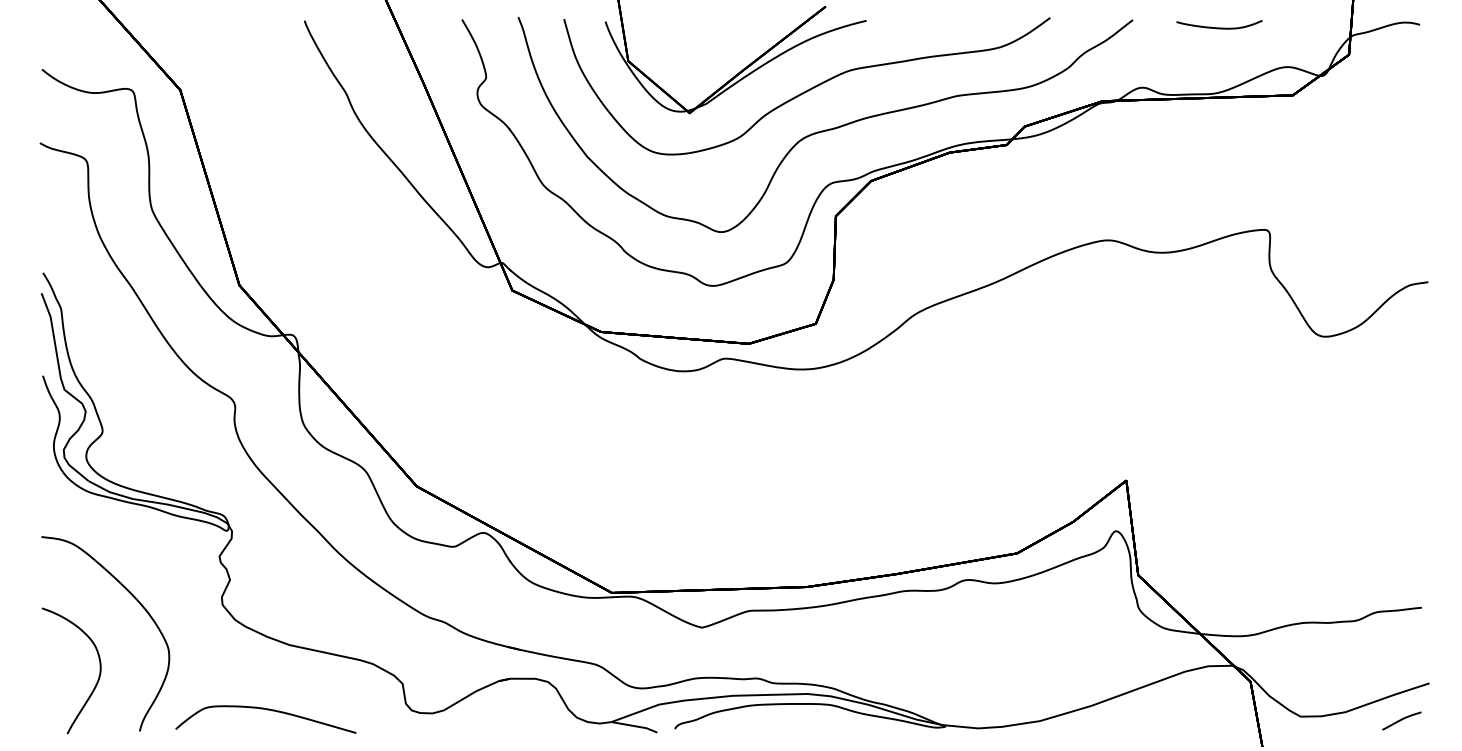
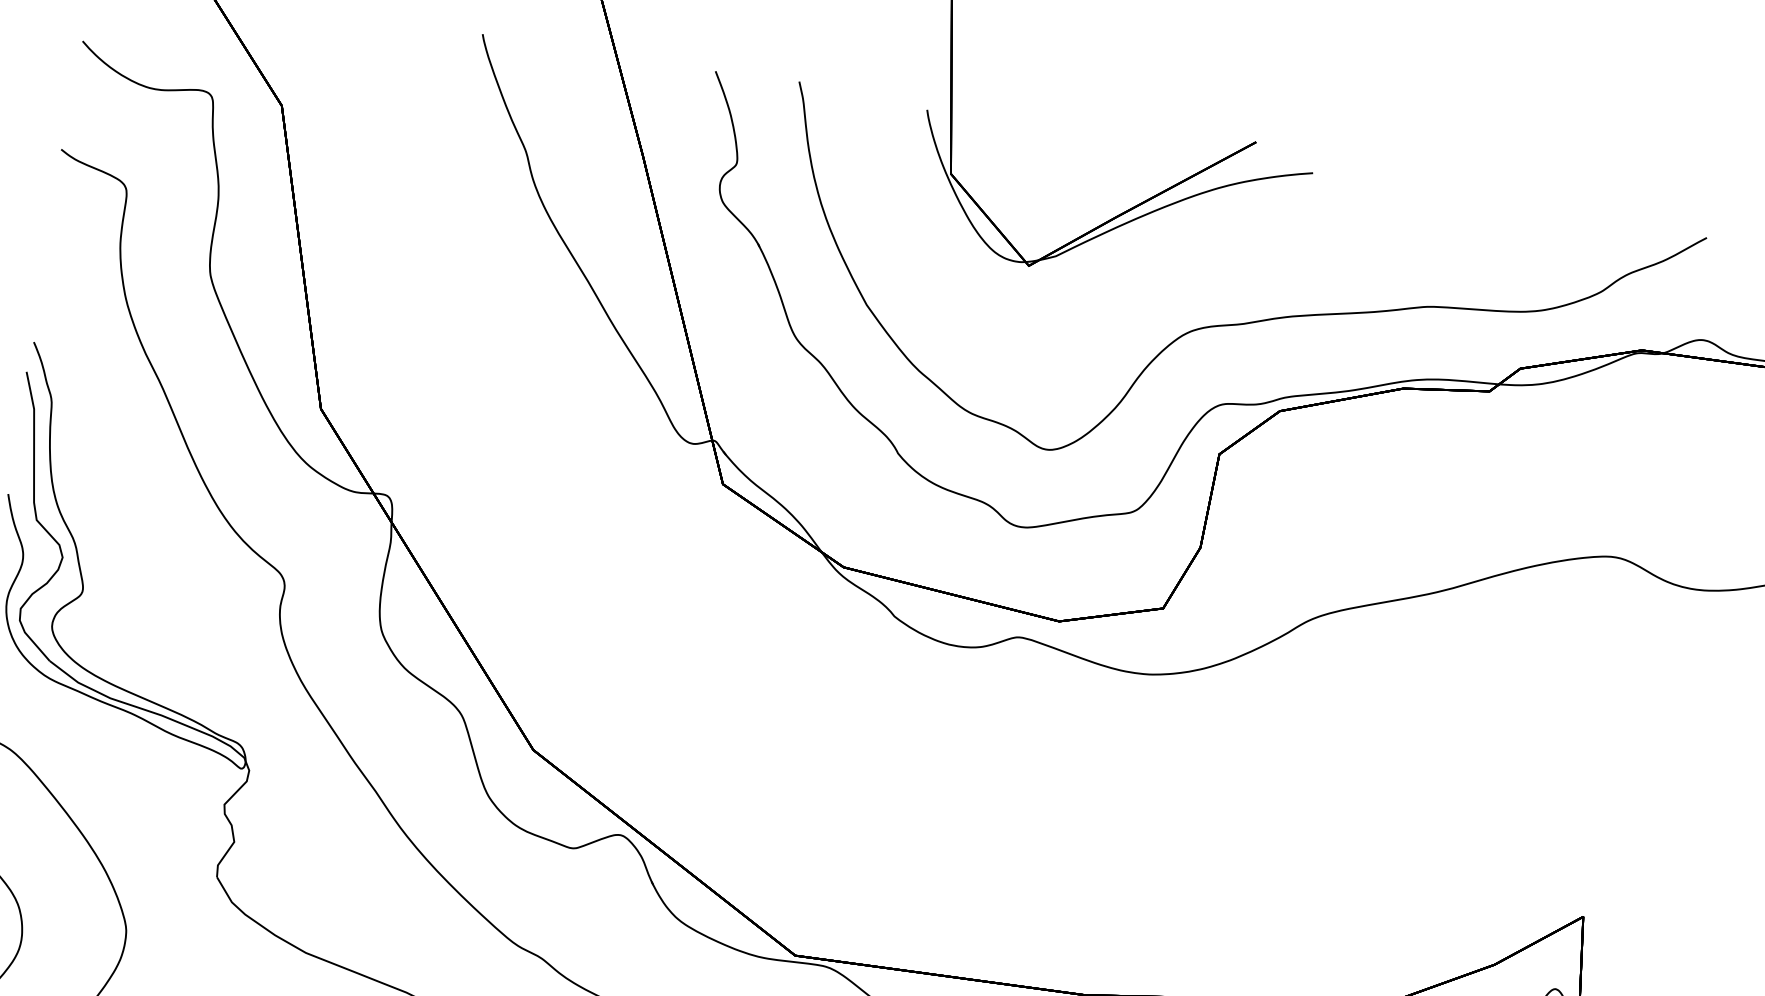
part: (806, 86) -> (1208, 255), removed

